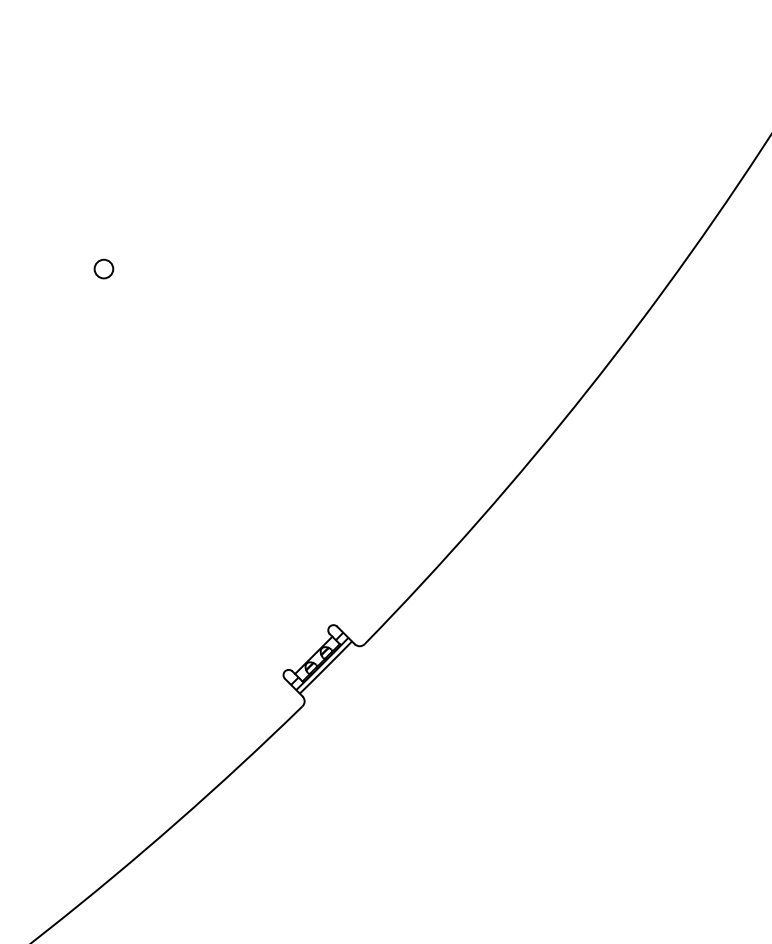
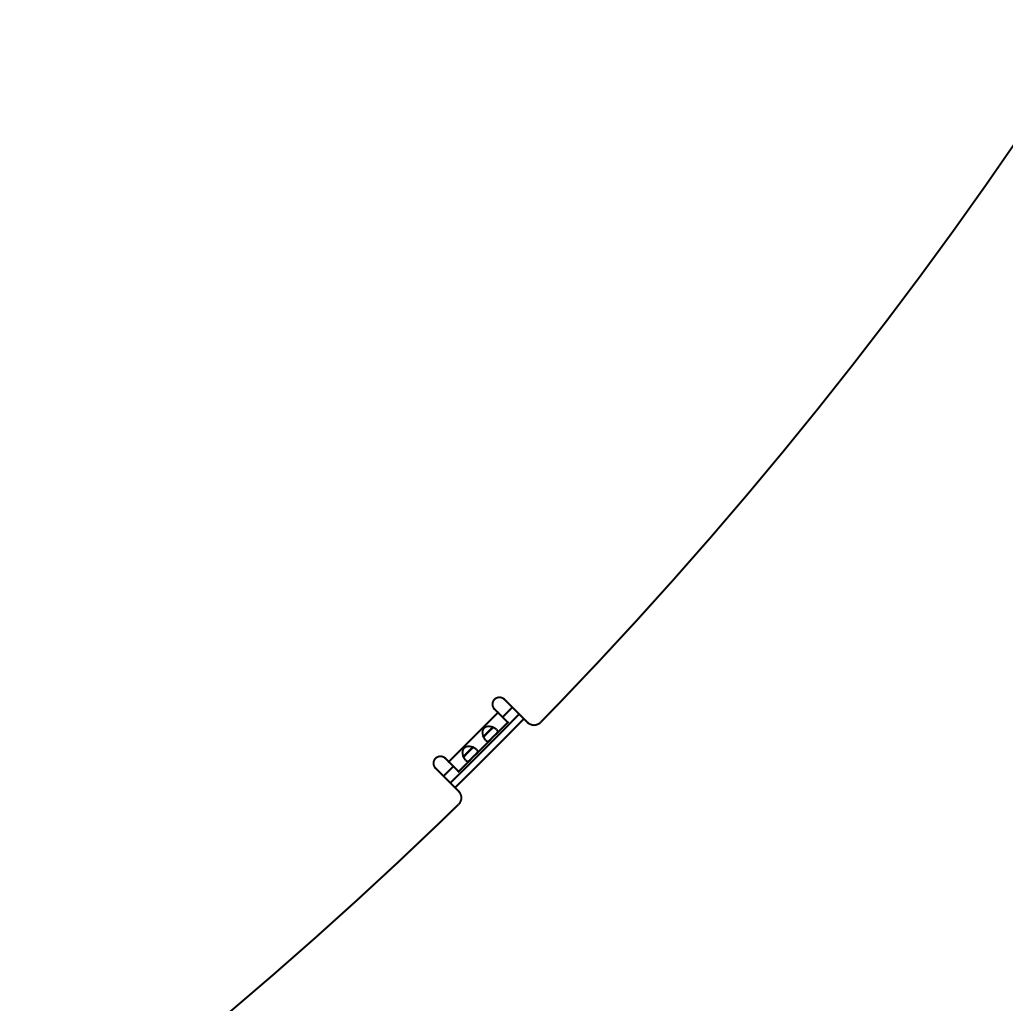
circle: (103, 268) -> (196, 227), removed

